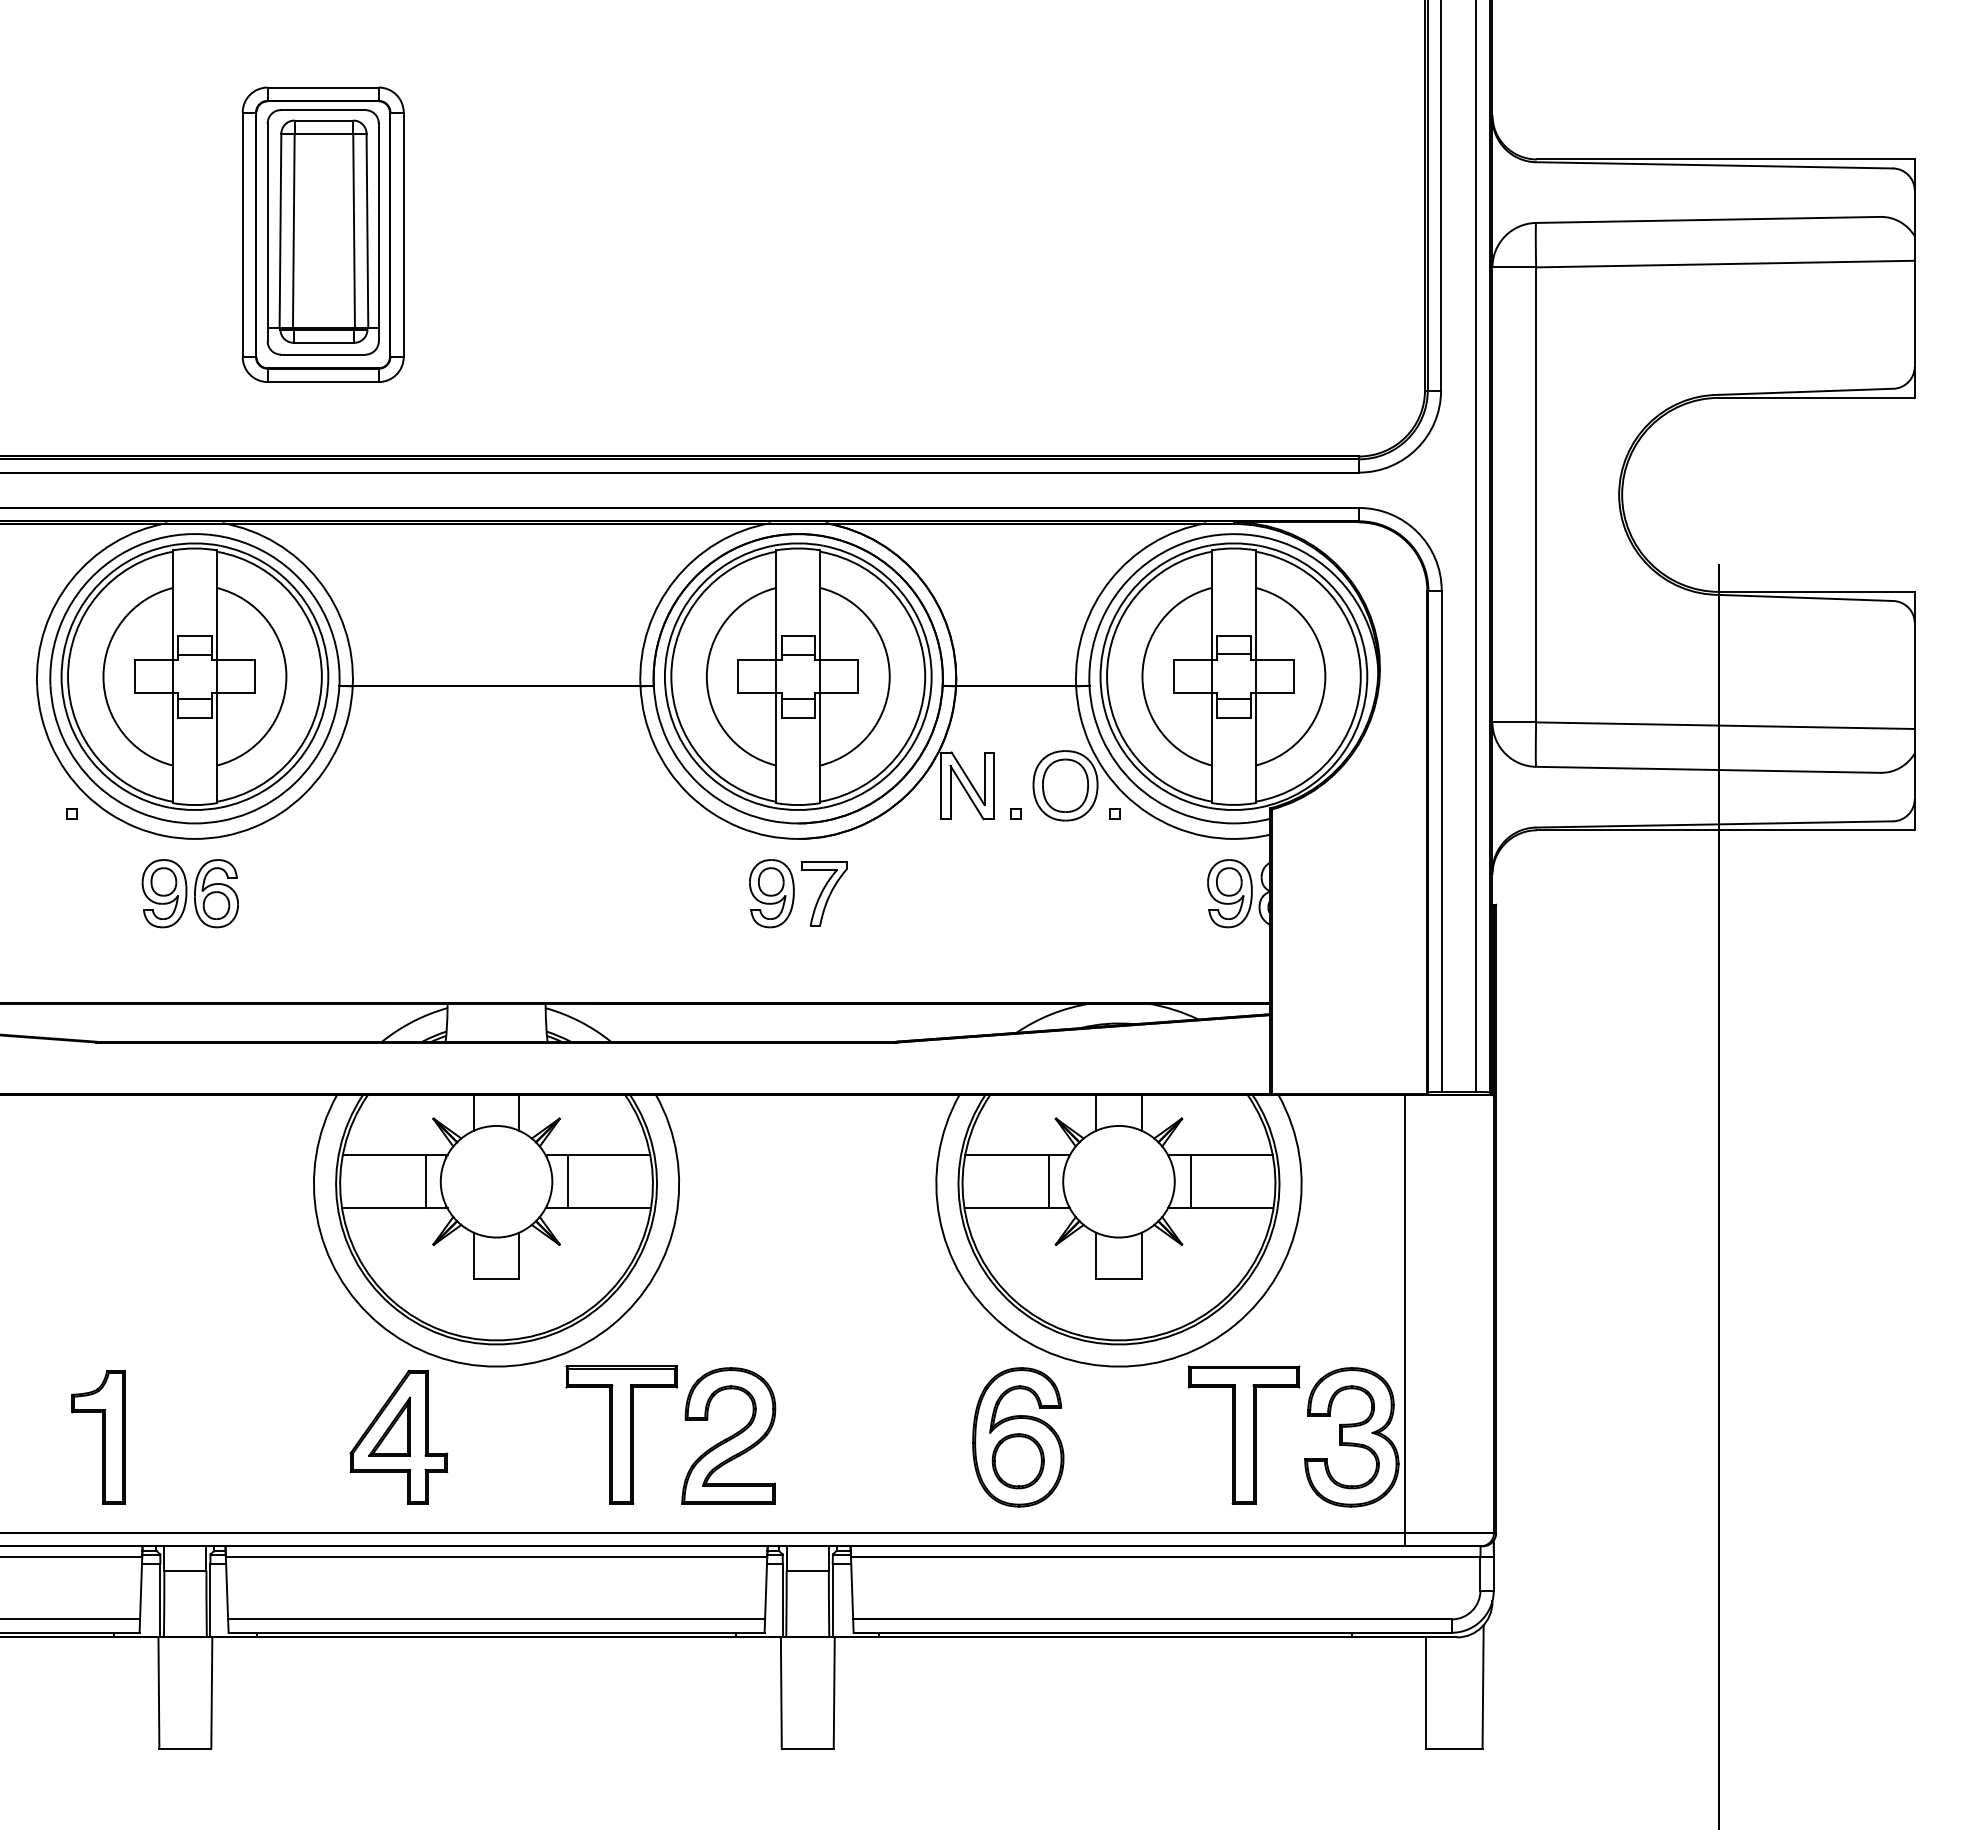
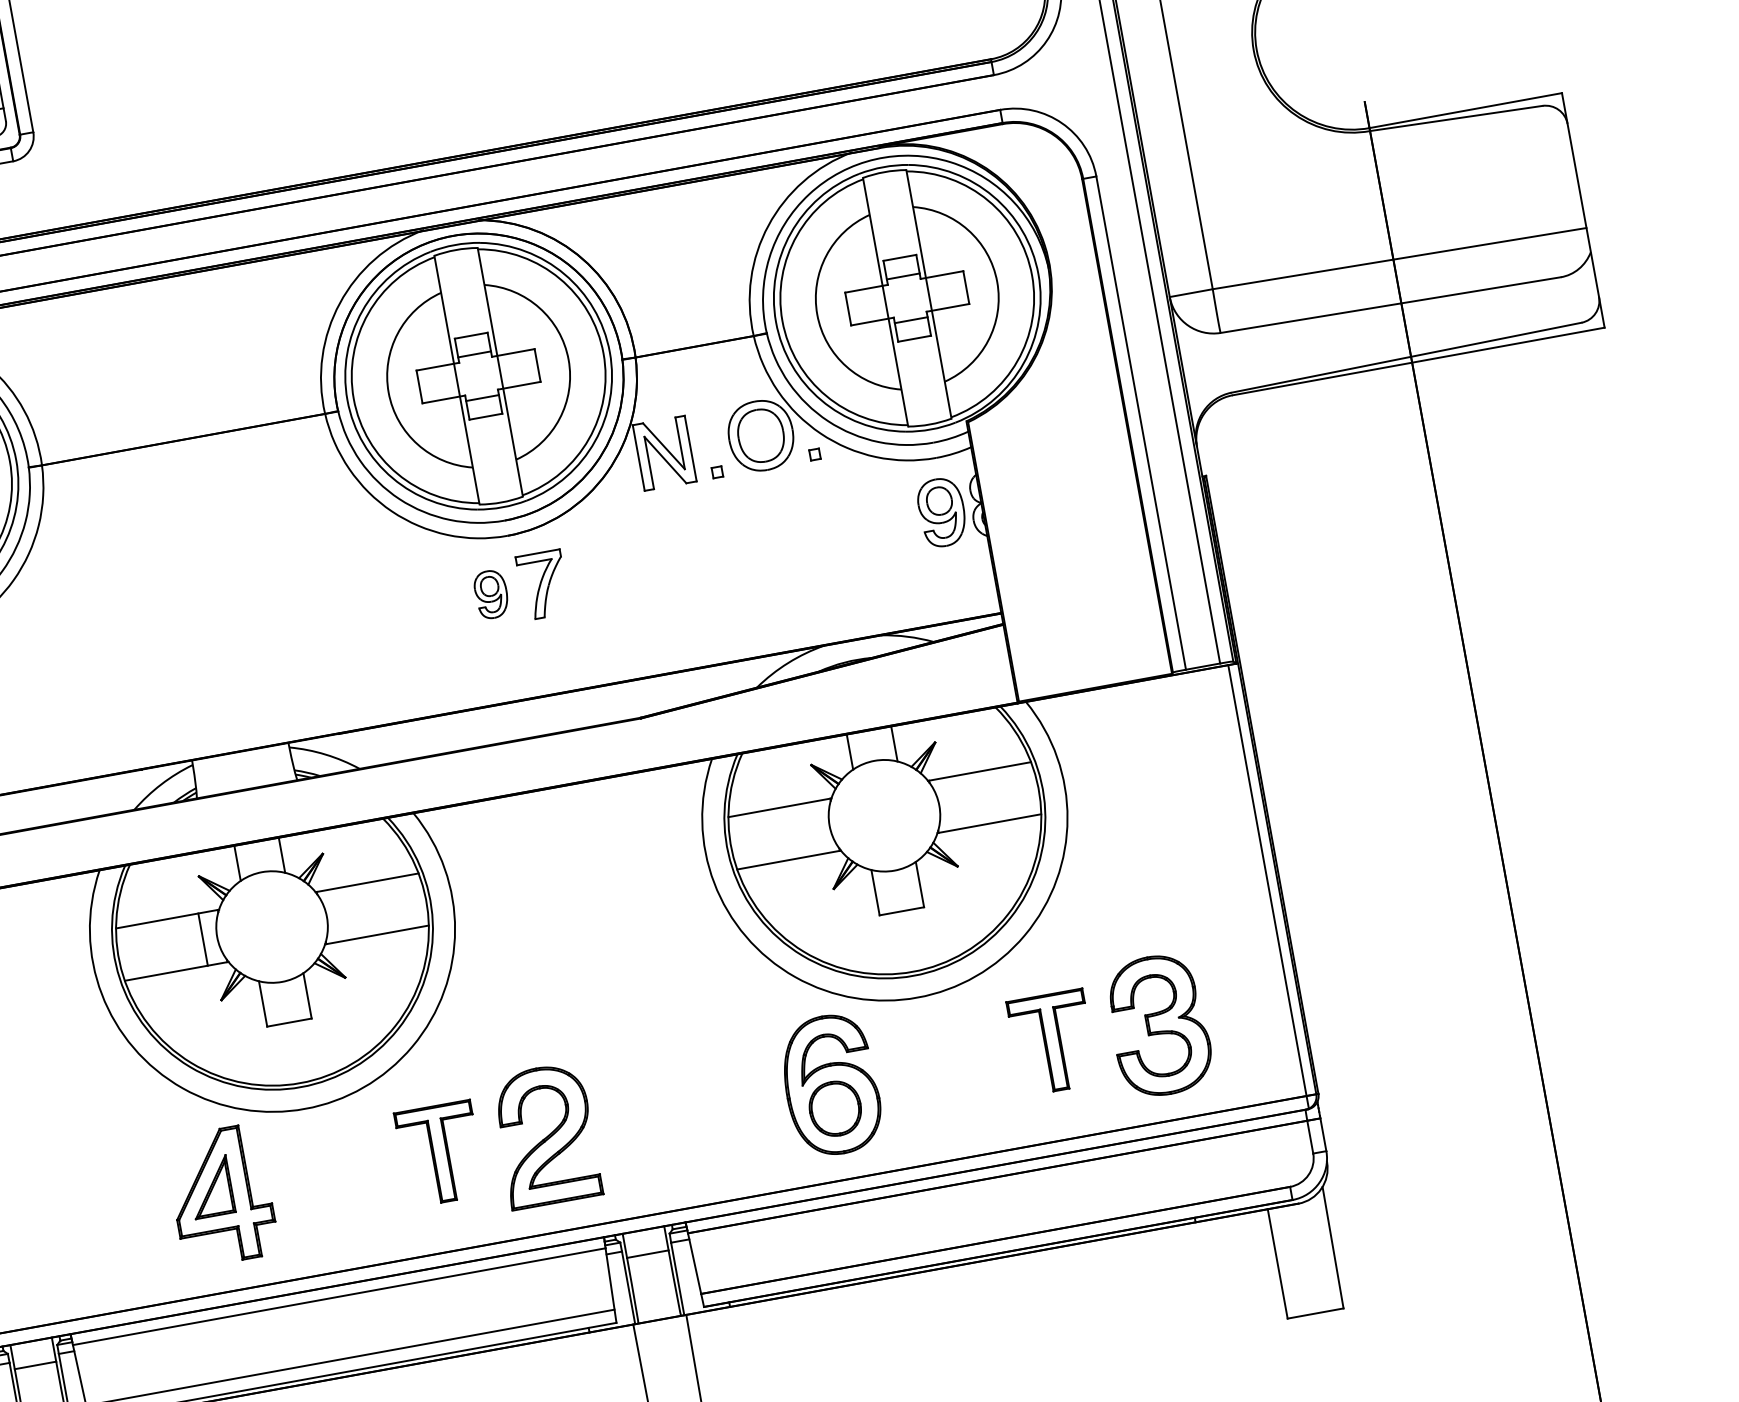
part: (771, 893) -> (491, 594), size x0.7
line: (568, 1181) -> (342, 913), removed
line: (1048, 1181) -> (815, 828), removed
line: (1190, 1181) -> (954, 802), removed
line: (1405, 1320) -> (1268, 886), moved
part: (621, 1434) -> (440, 1153), size x0.7
part: (1243, 1434) -> (1052, 1042), size x0.7

